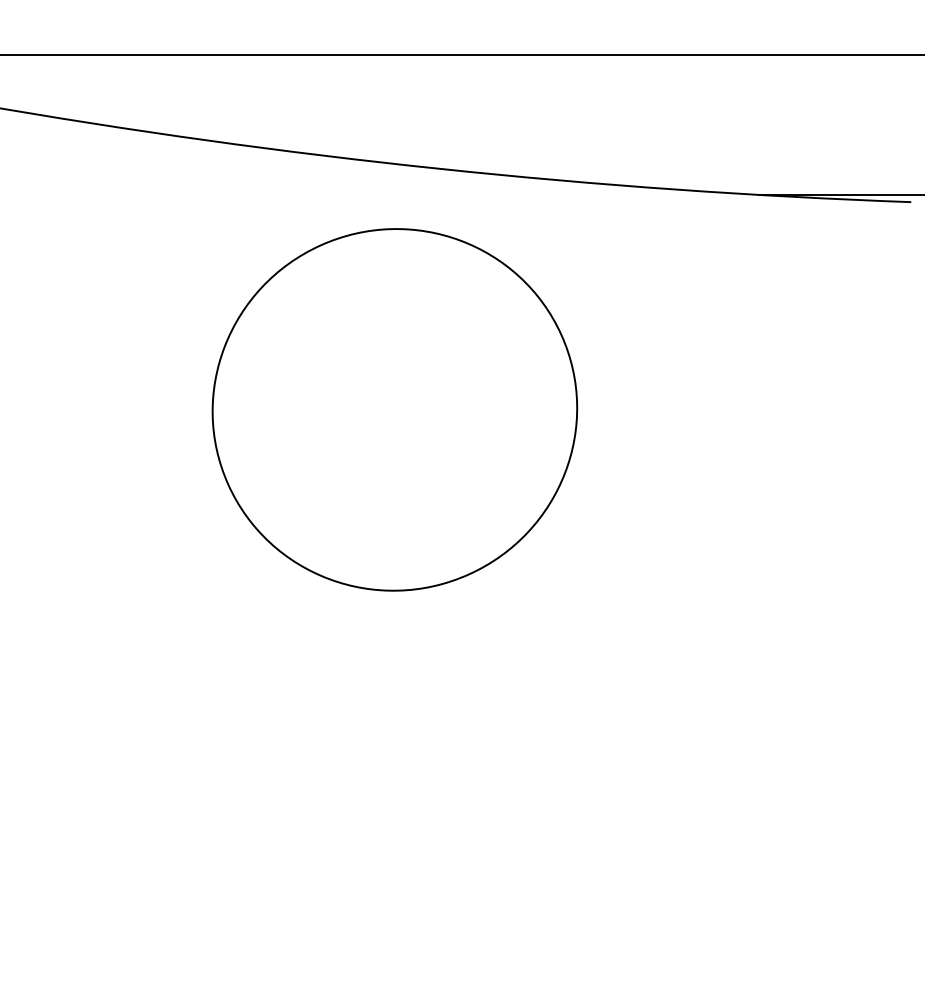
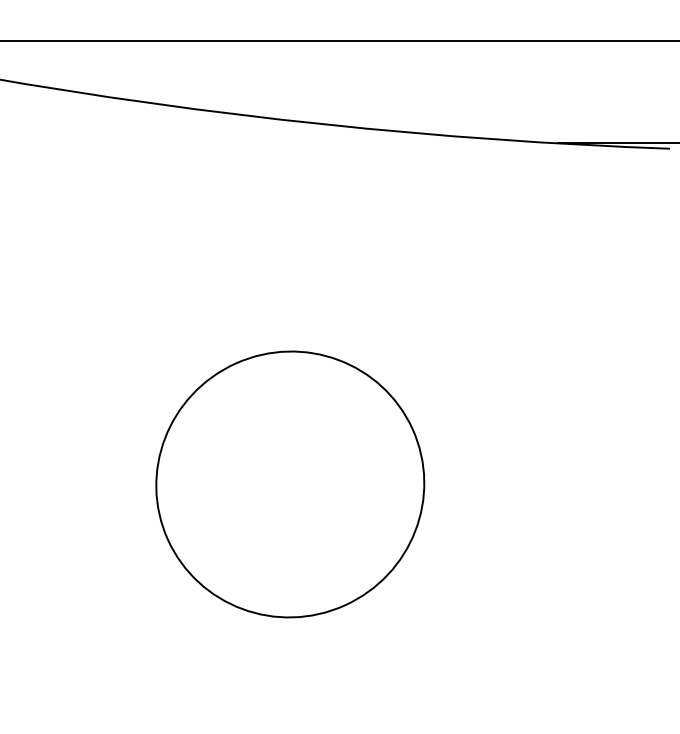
part: (395, 409) -> (290, 484), moved

